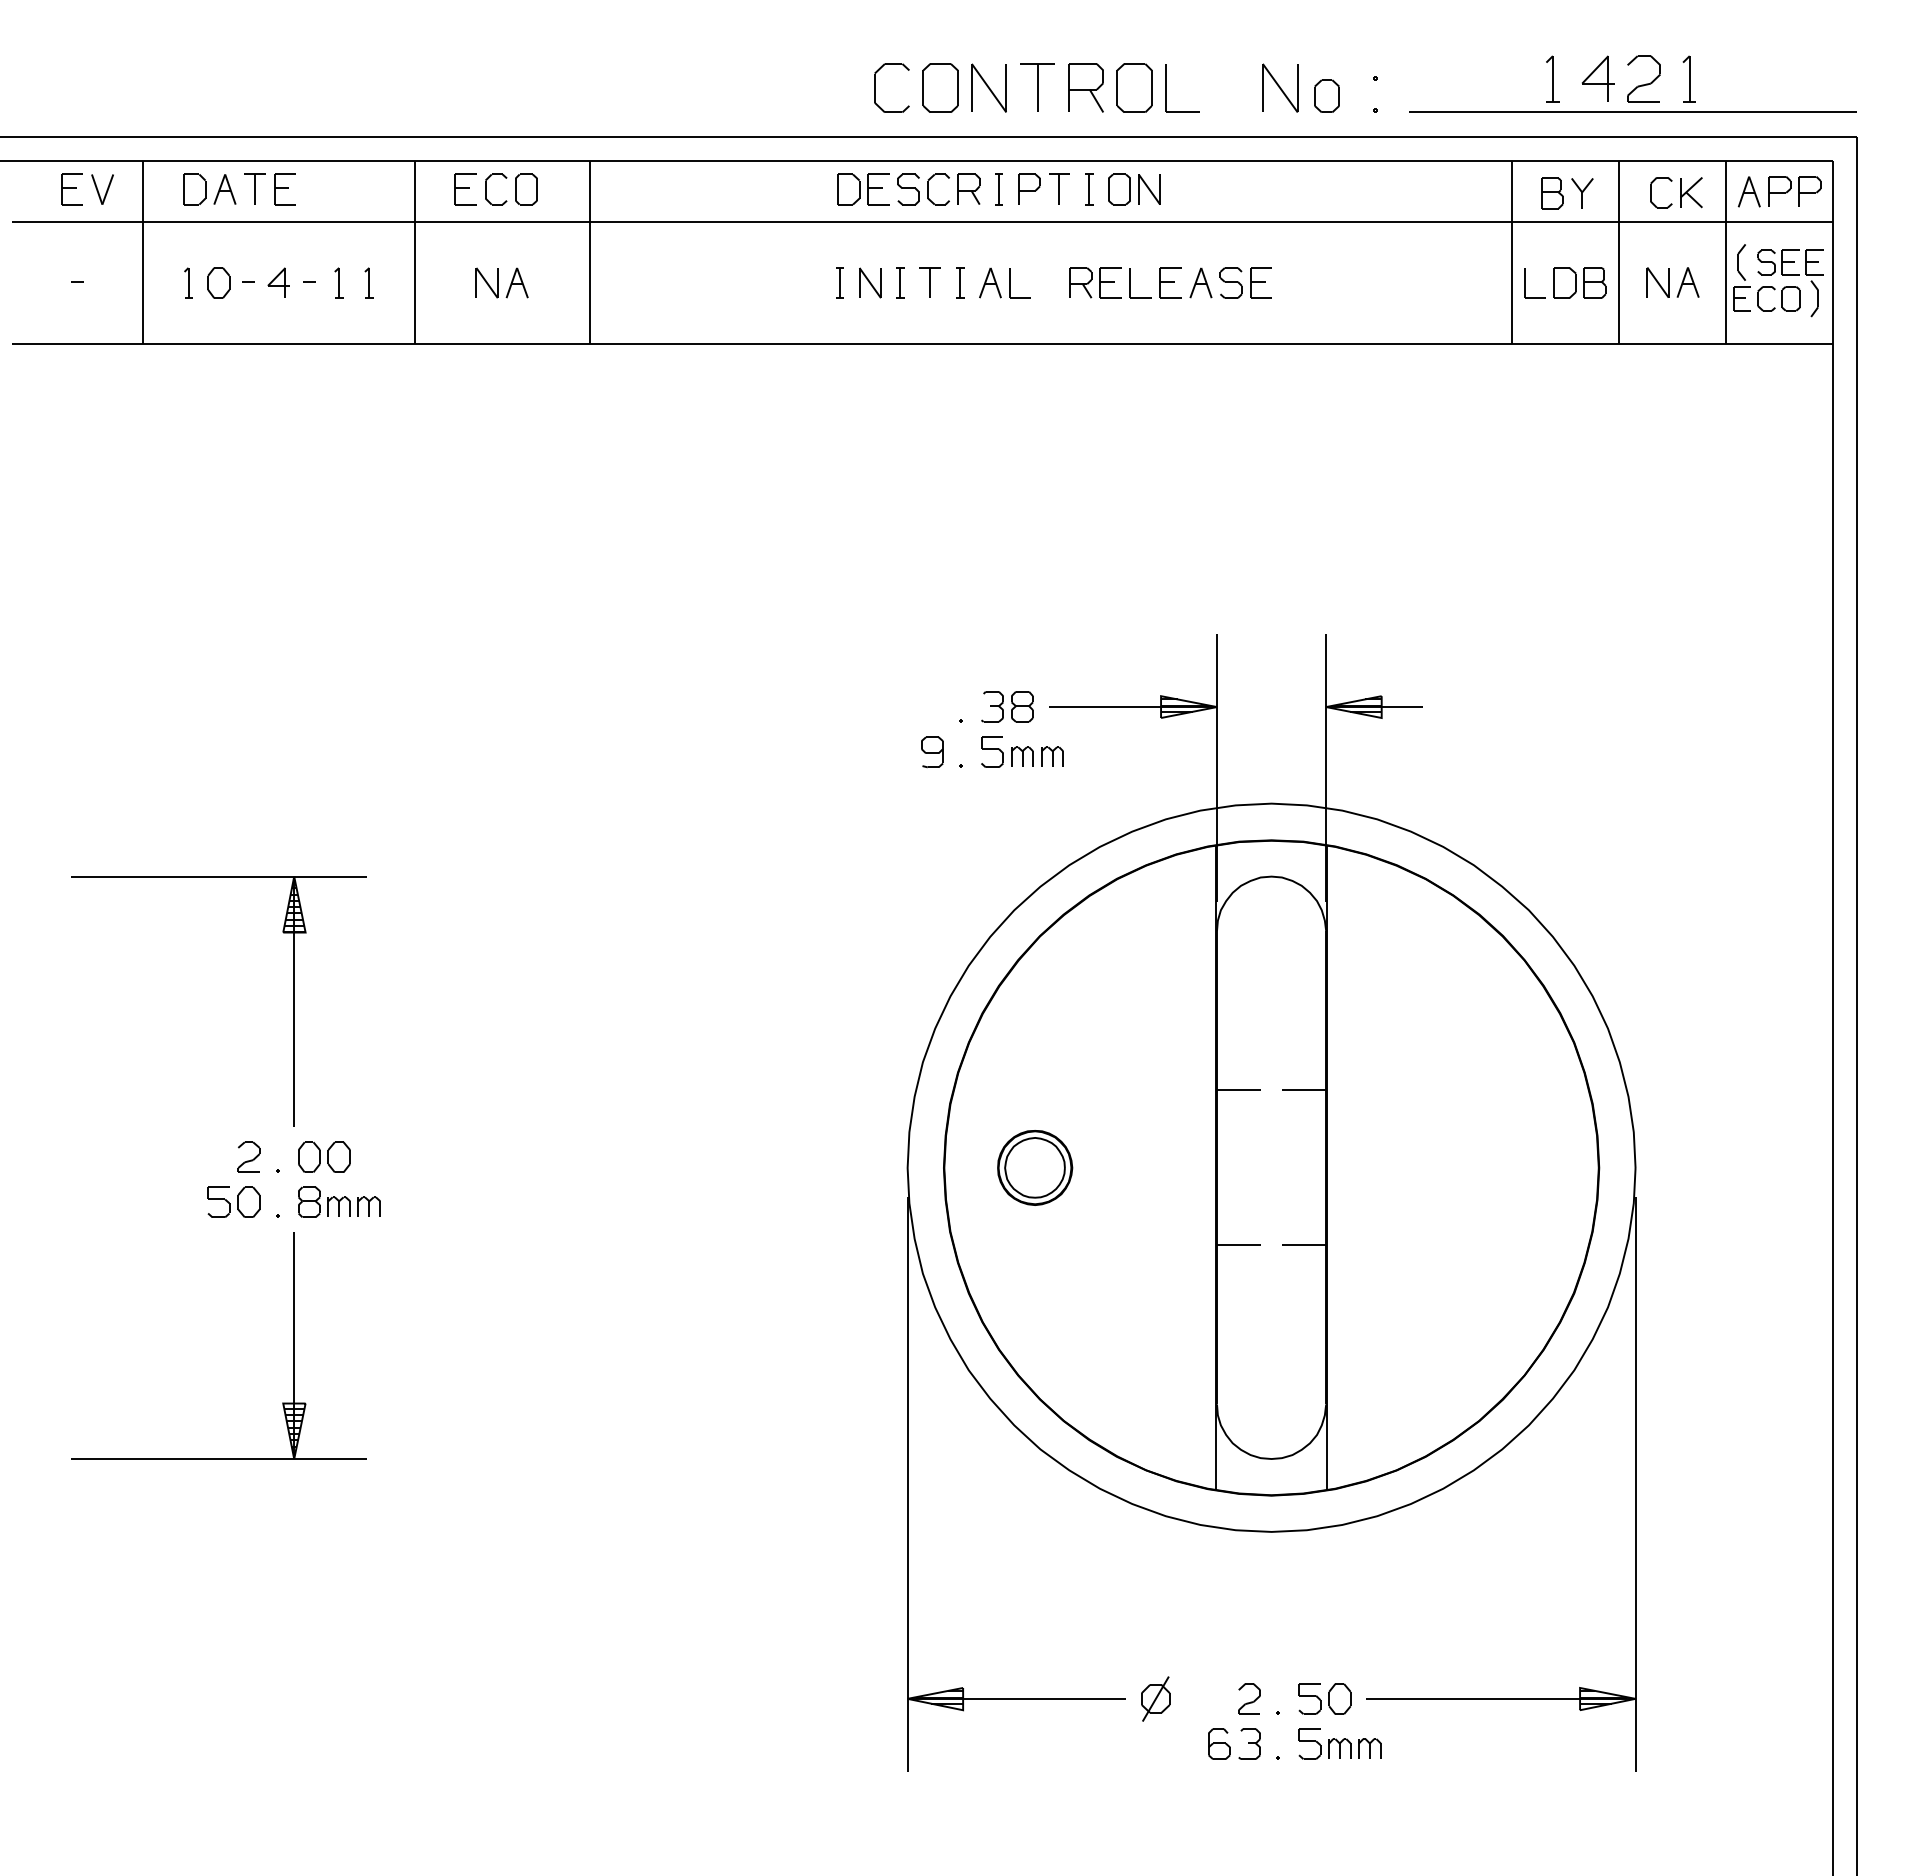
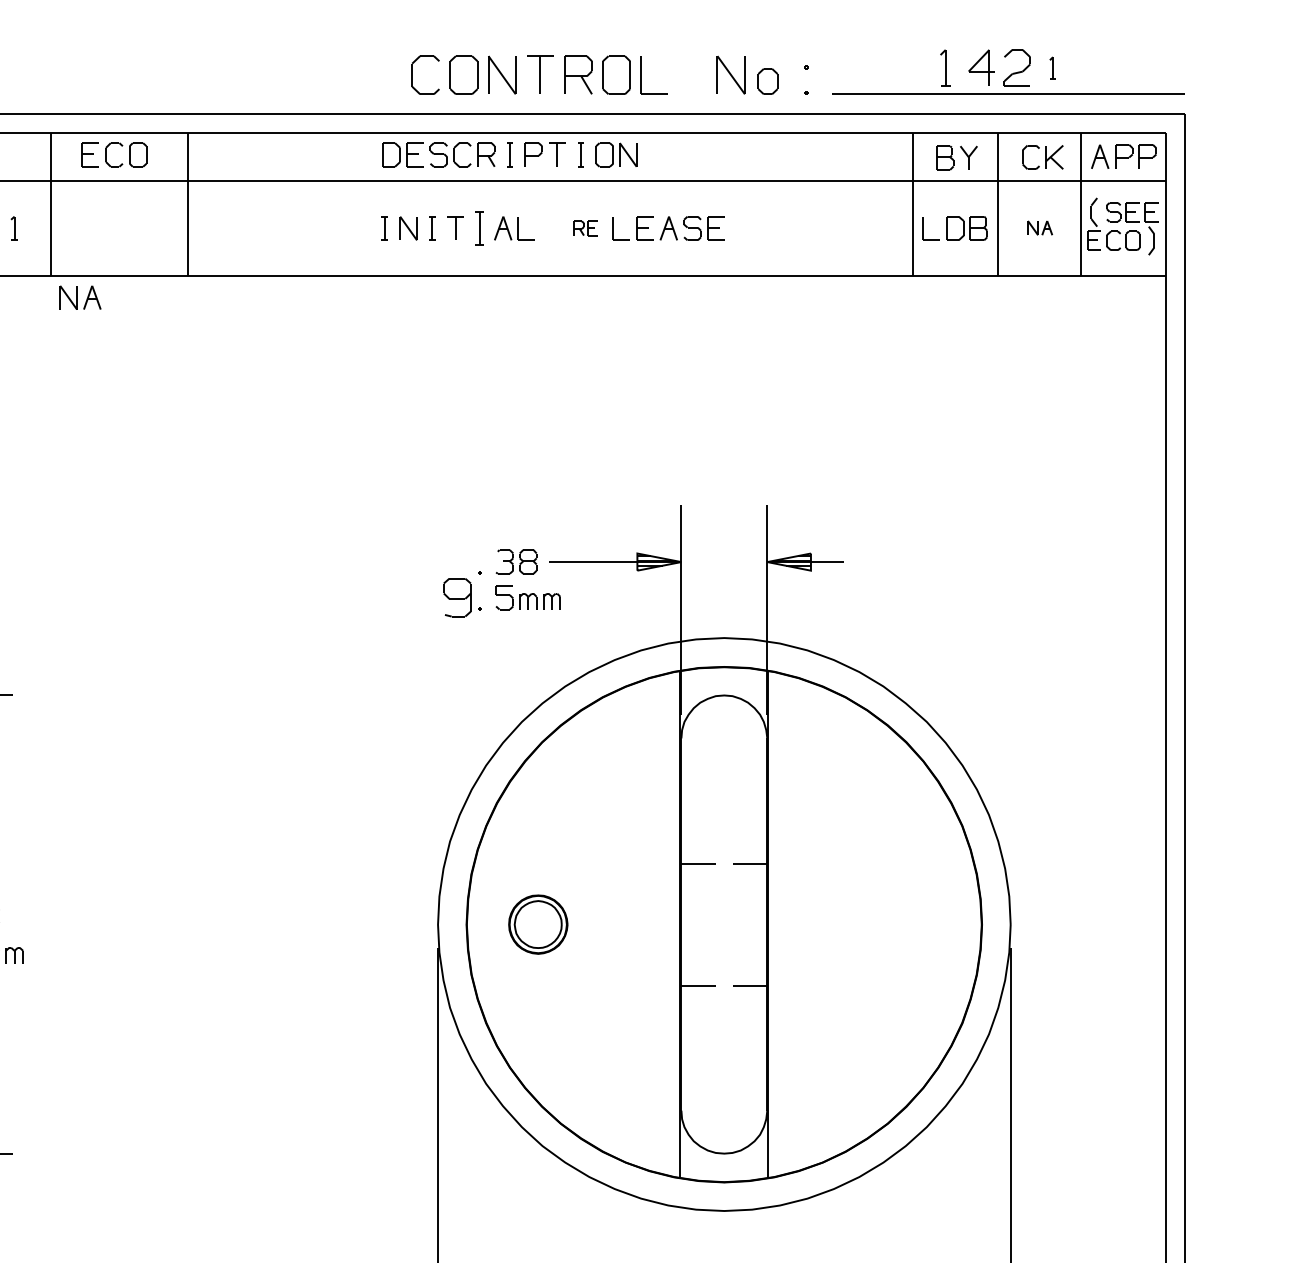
part: (1688, 78) -> (1052, 67), size x0.6
part: (501, 282) -> (79, 297), moved
part: (960, 282) -> (479, 228), size x1.4
part: (1095, 282) -> (585, 228), size x0.6
part: (1672, 282) -> (1039, 228), size x0.6
part: (932, 752) -> (457, 597), size x1.6

